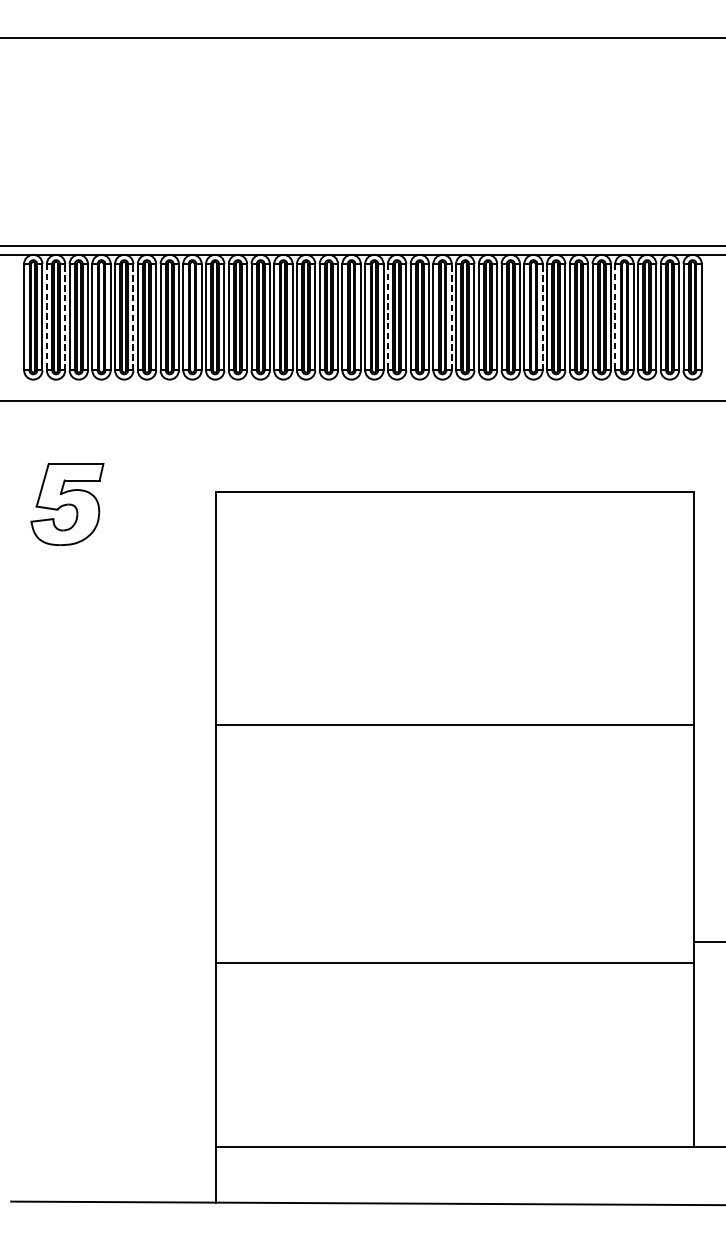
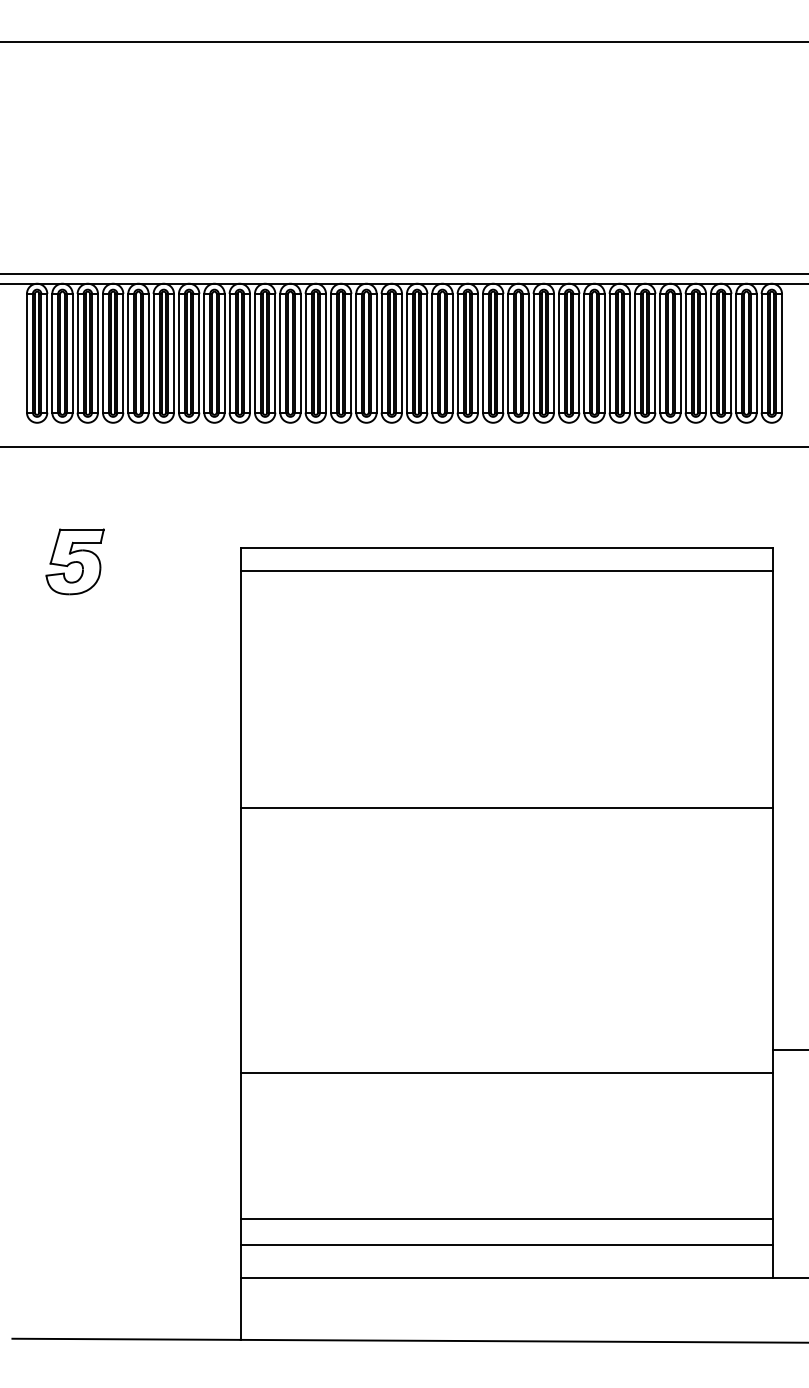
line: (65, 316) -> (72, 352), dashed -> solid
line: (133, 316) -> (148, 352), dashed -> solid
line: (451, 316) -> (503, 352), dashed -> solid
line: (542, 316) -> (604, 352), dashed -> solid
line: (47, 317) -> (52, 353), dashed -> solid
line: (388, 317) -> (432, 353), dashed -> solid
line: (615, 317) -> (685, 353), dashed -> solid
part: (66, 504) -> (74, 561), size x0.71
line: (454, 512) -> (506, 570), added
line: (454, 1093) -> (506, 1218), added
line: (454, 1117) -> (506, 1244), added

